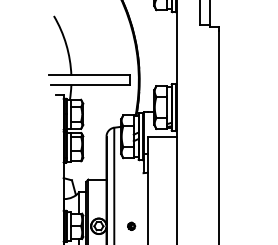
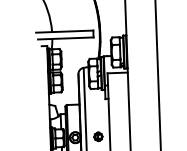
part: (131, 226) -> (98, 136), size x1.67

